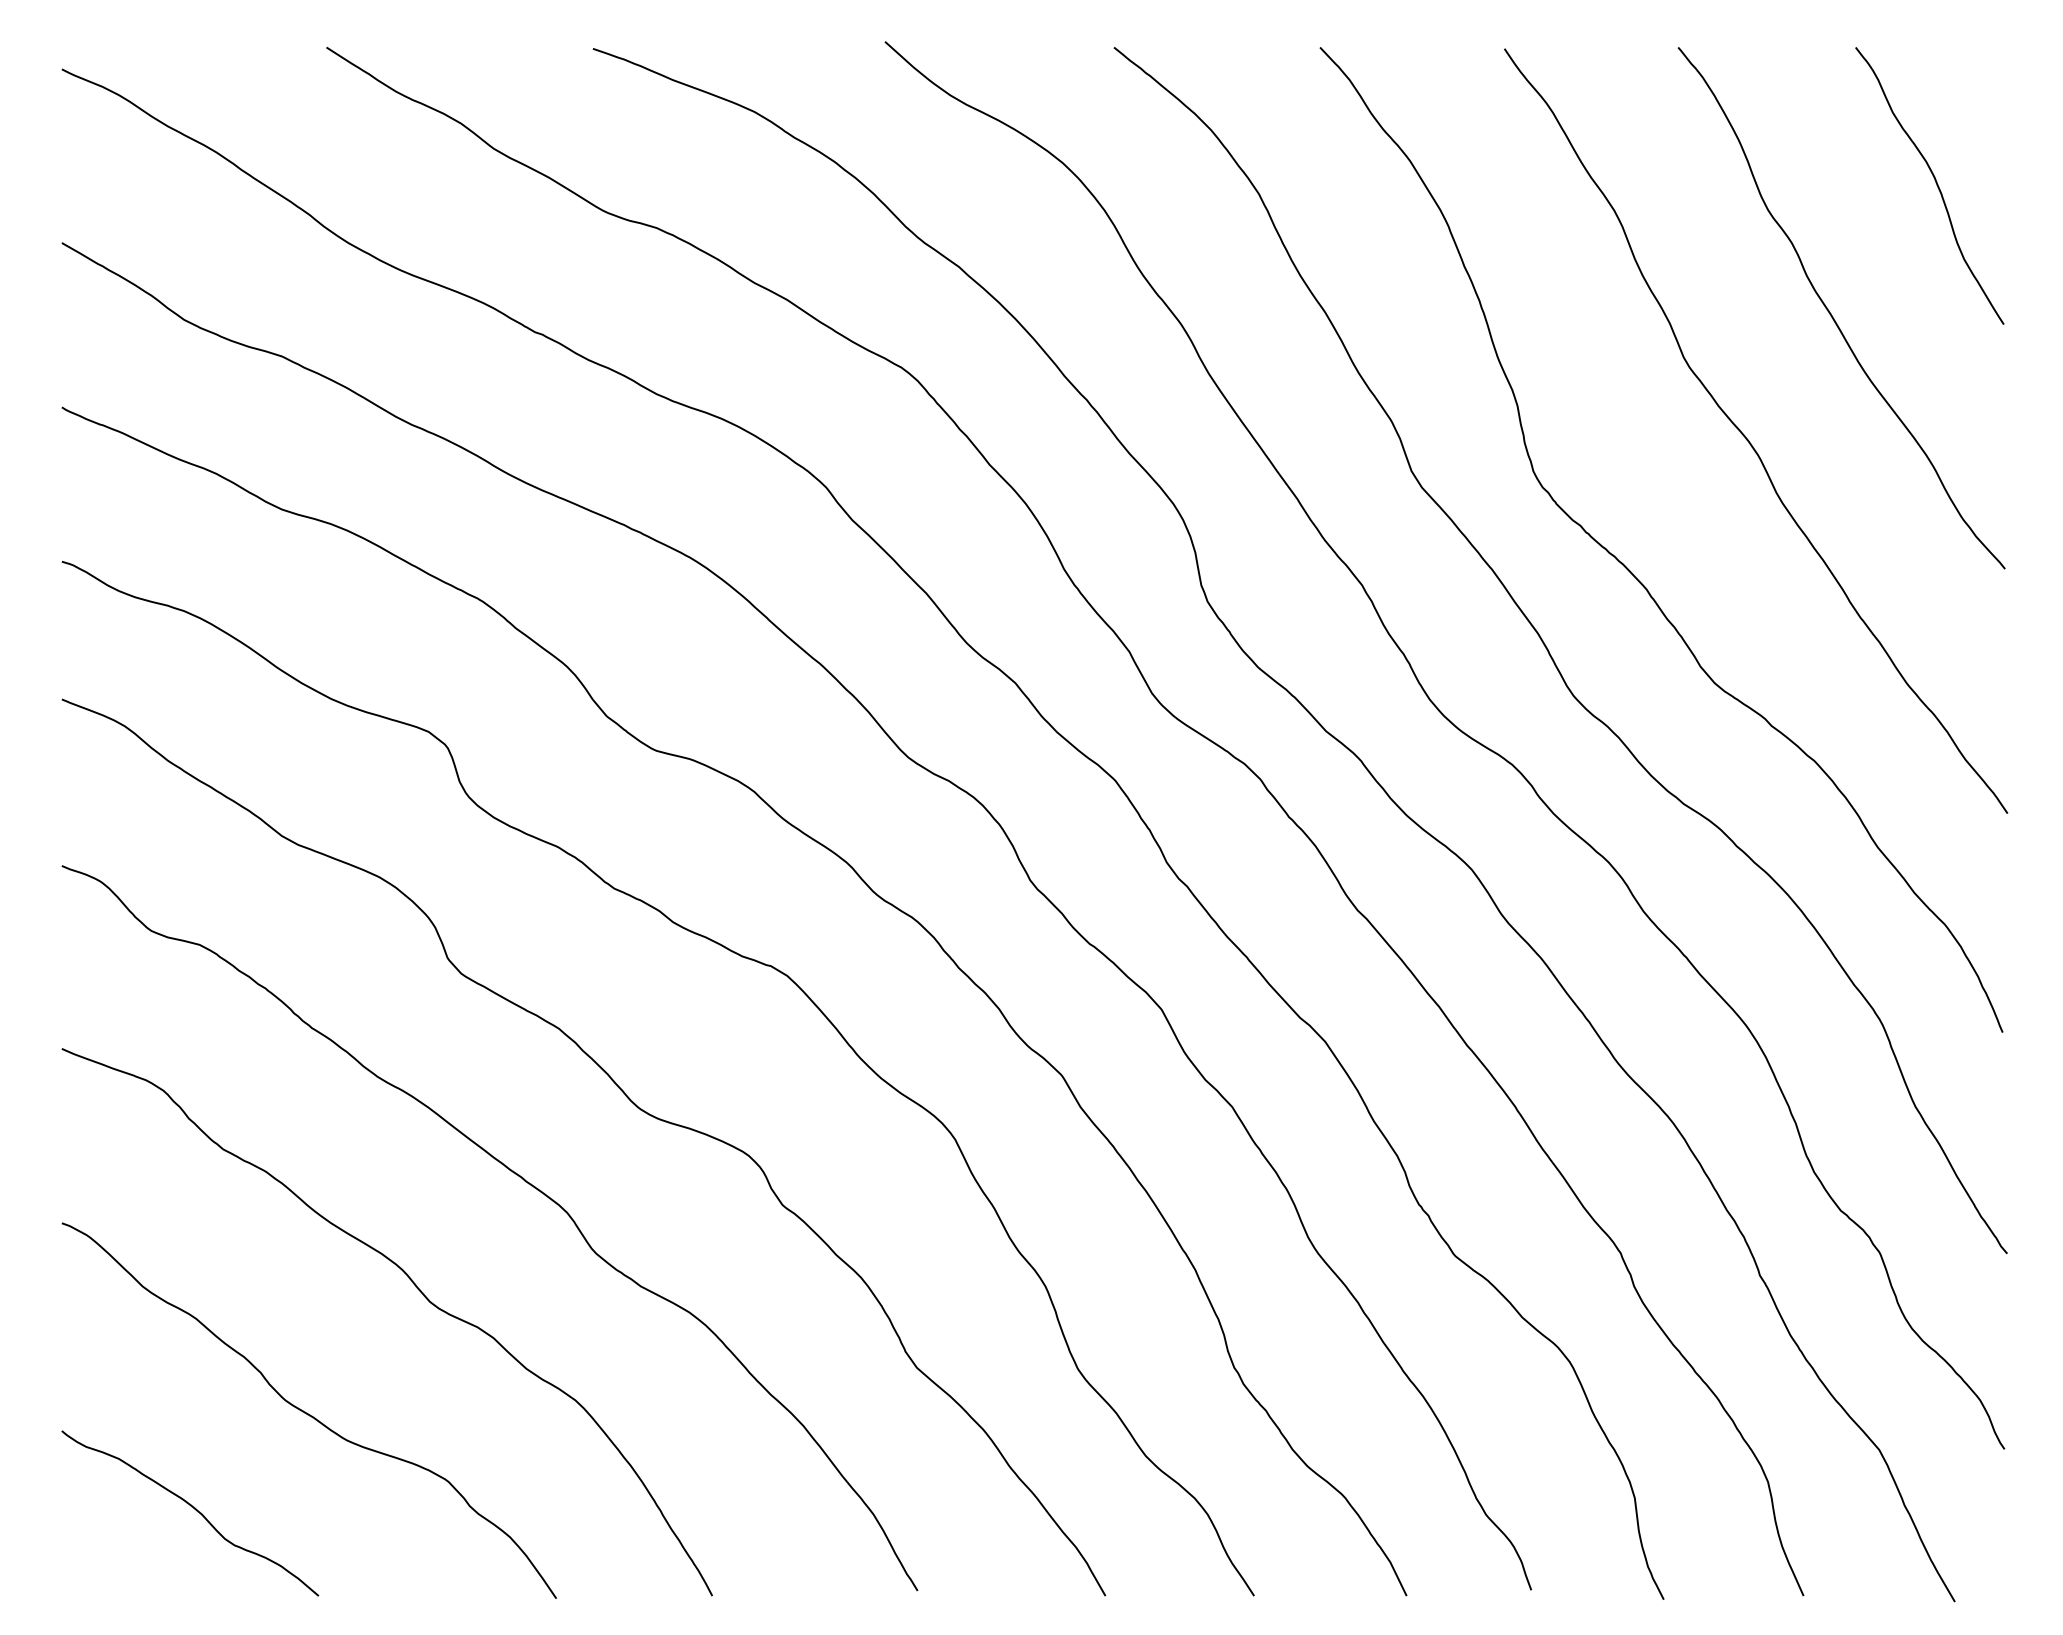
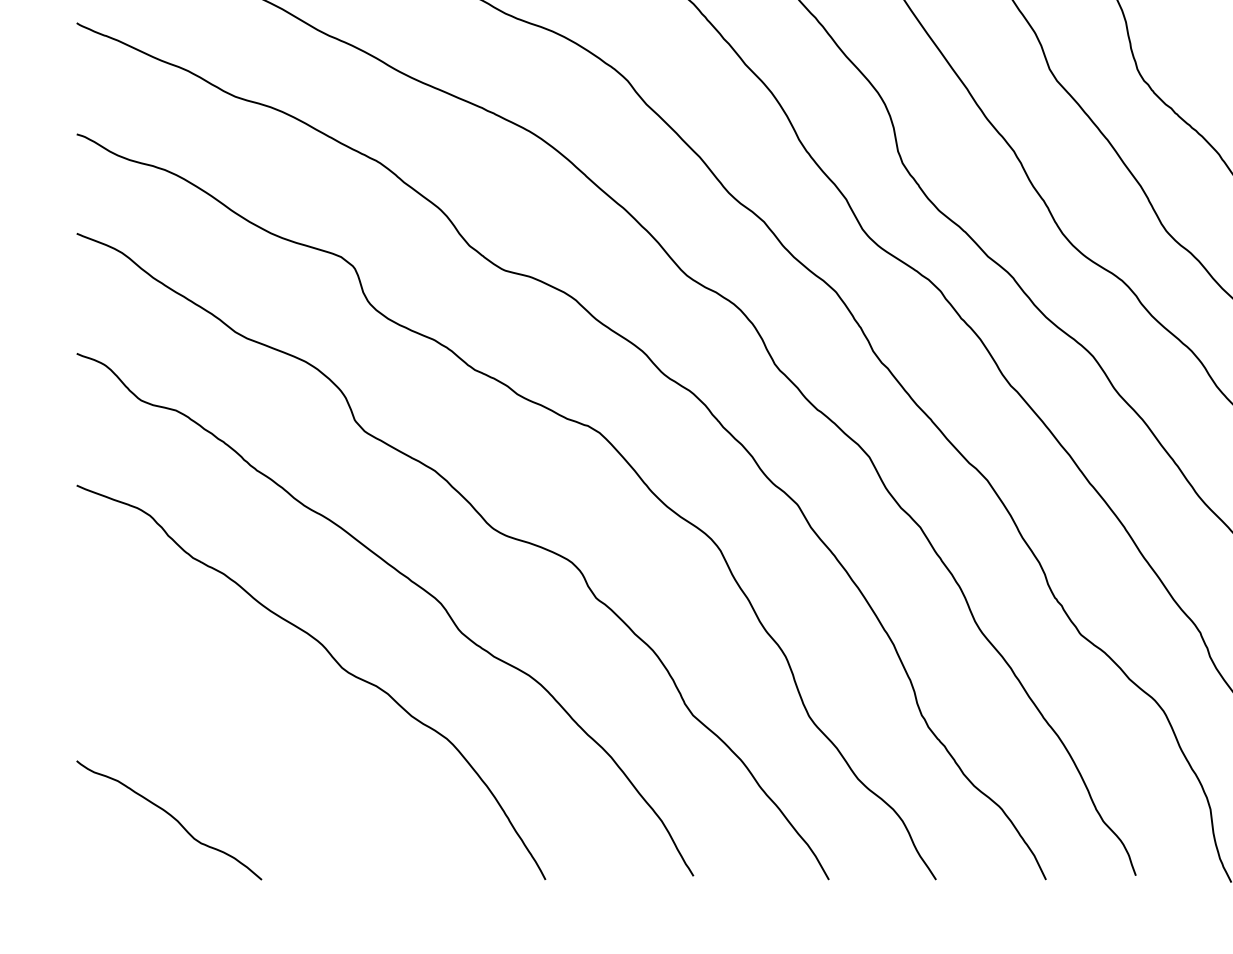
curve: (306, 1412) -> (253, 747), removed

